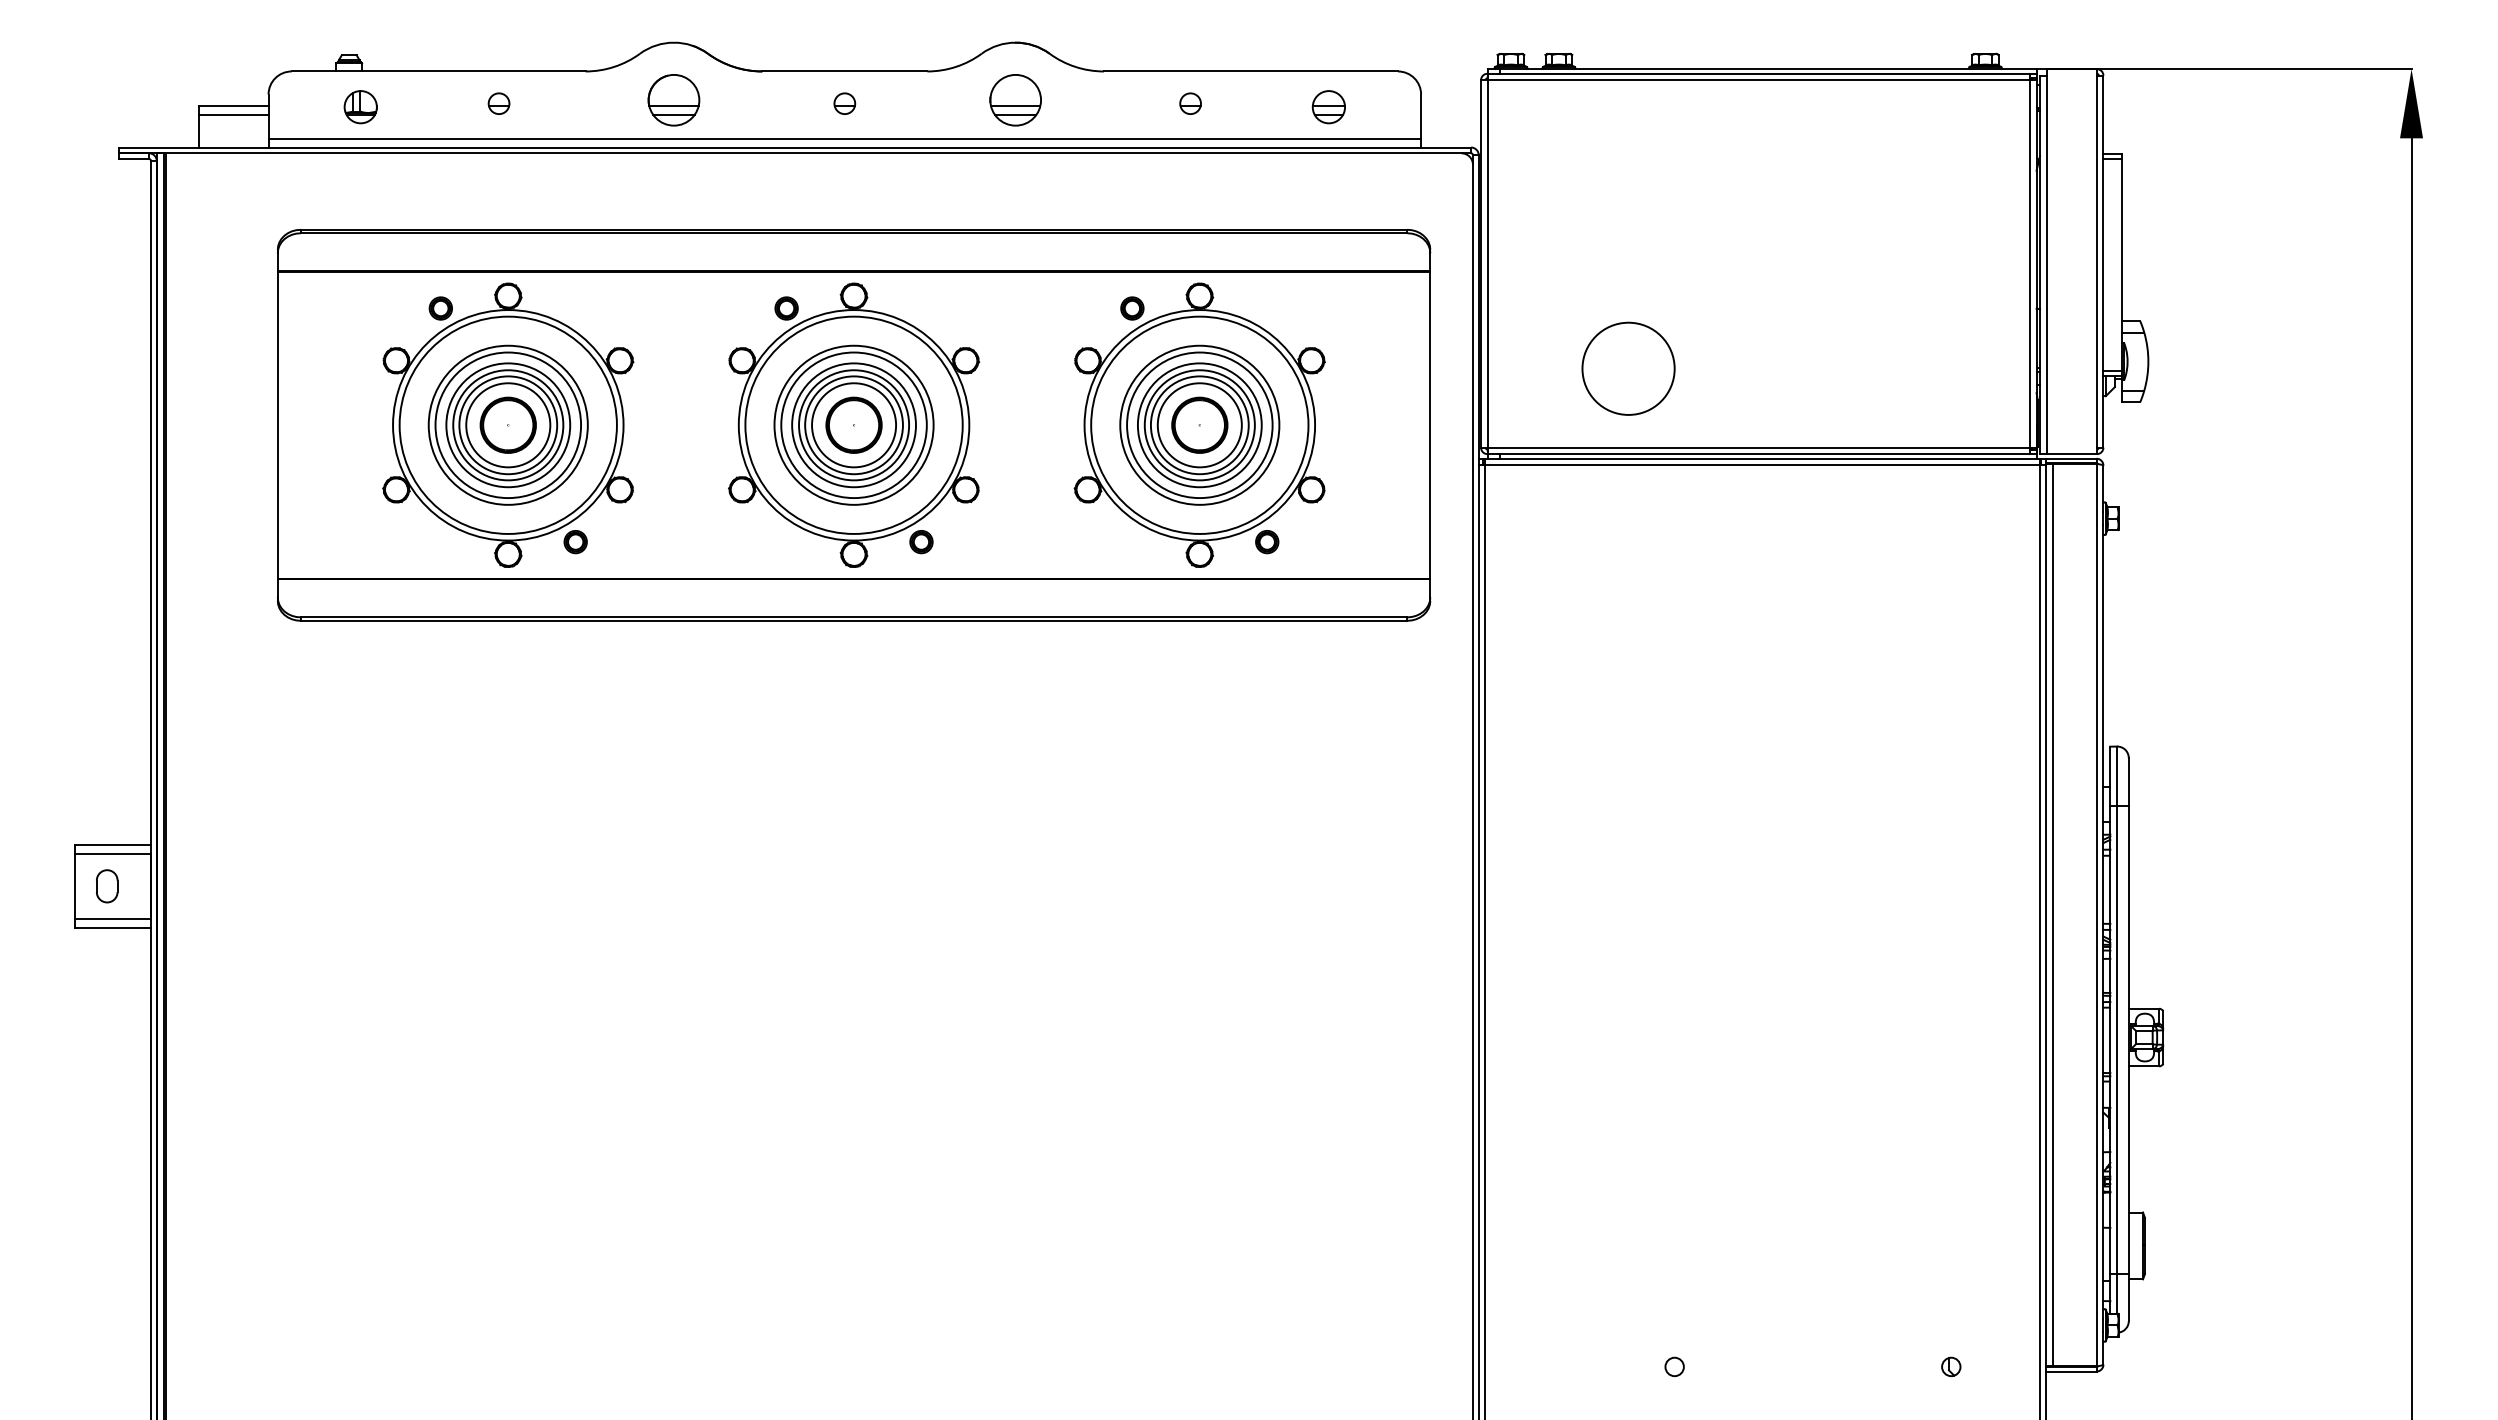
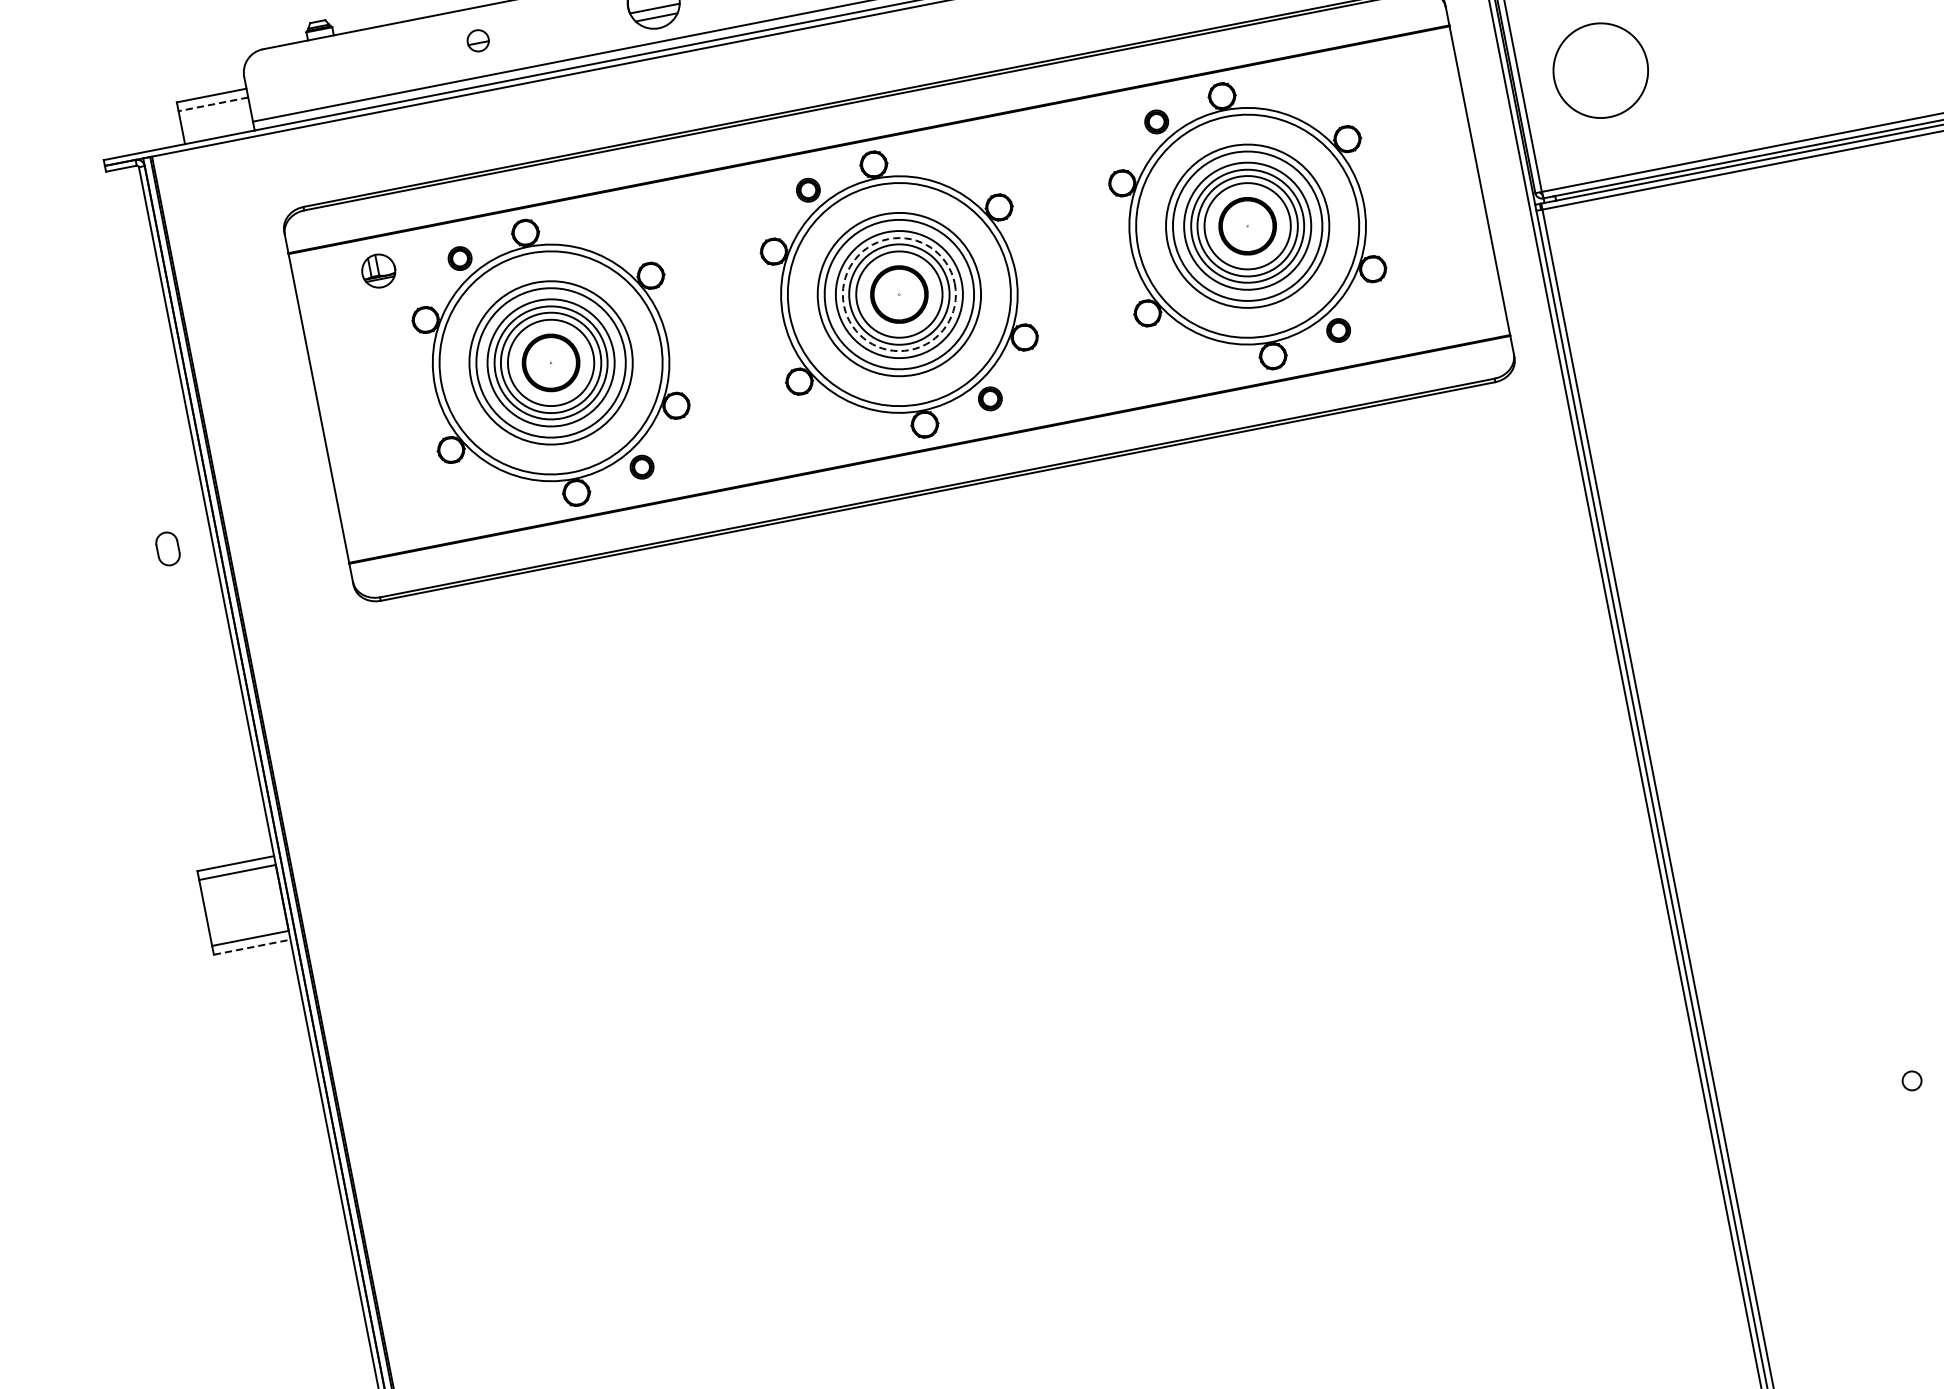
part: (360, 107) -> (378, 271), moved
line: (233, 114) -> (212, 104), solid -> dashed
circle: (1628, 368) -> (1600, 70), moved
circle: (854, 425) -> (899, 294), solid -> dashed
part: (107, 886) -> (168, 549), moved
line: (113, 927) -> (252, 946), solid -> dashed

